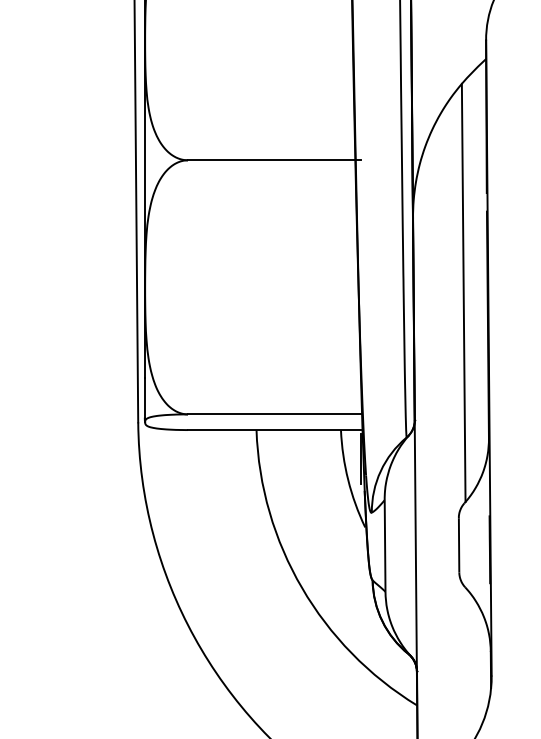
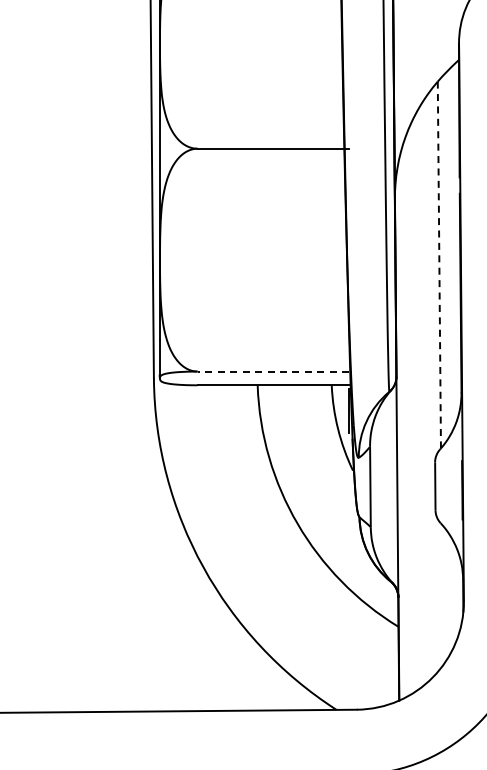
line: (463, 292) -> (439, 264), solid -> dashed
line: (274, 414) -> (273, 371), solid -> dashed

